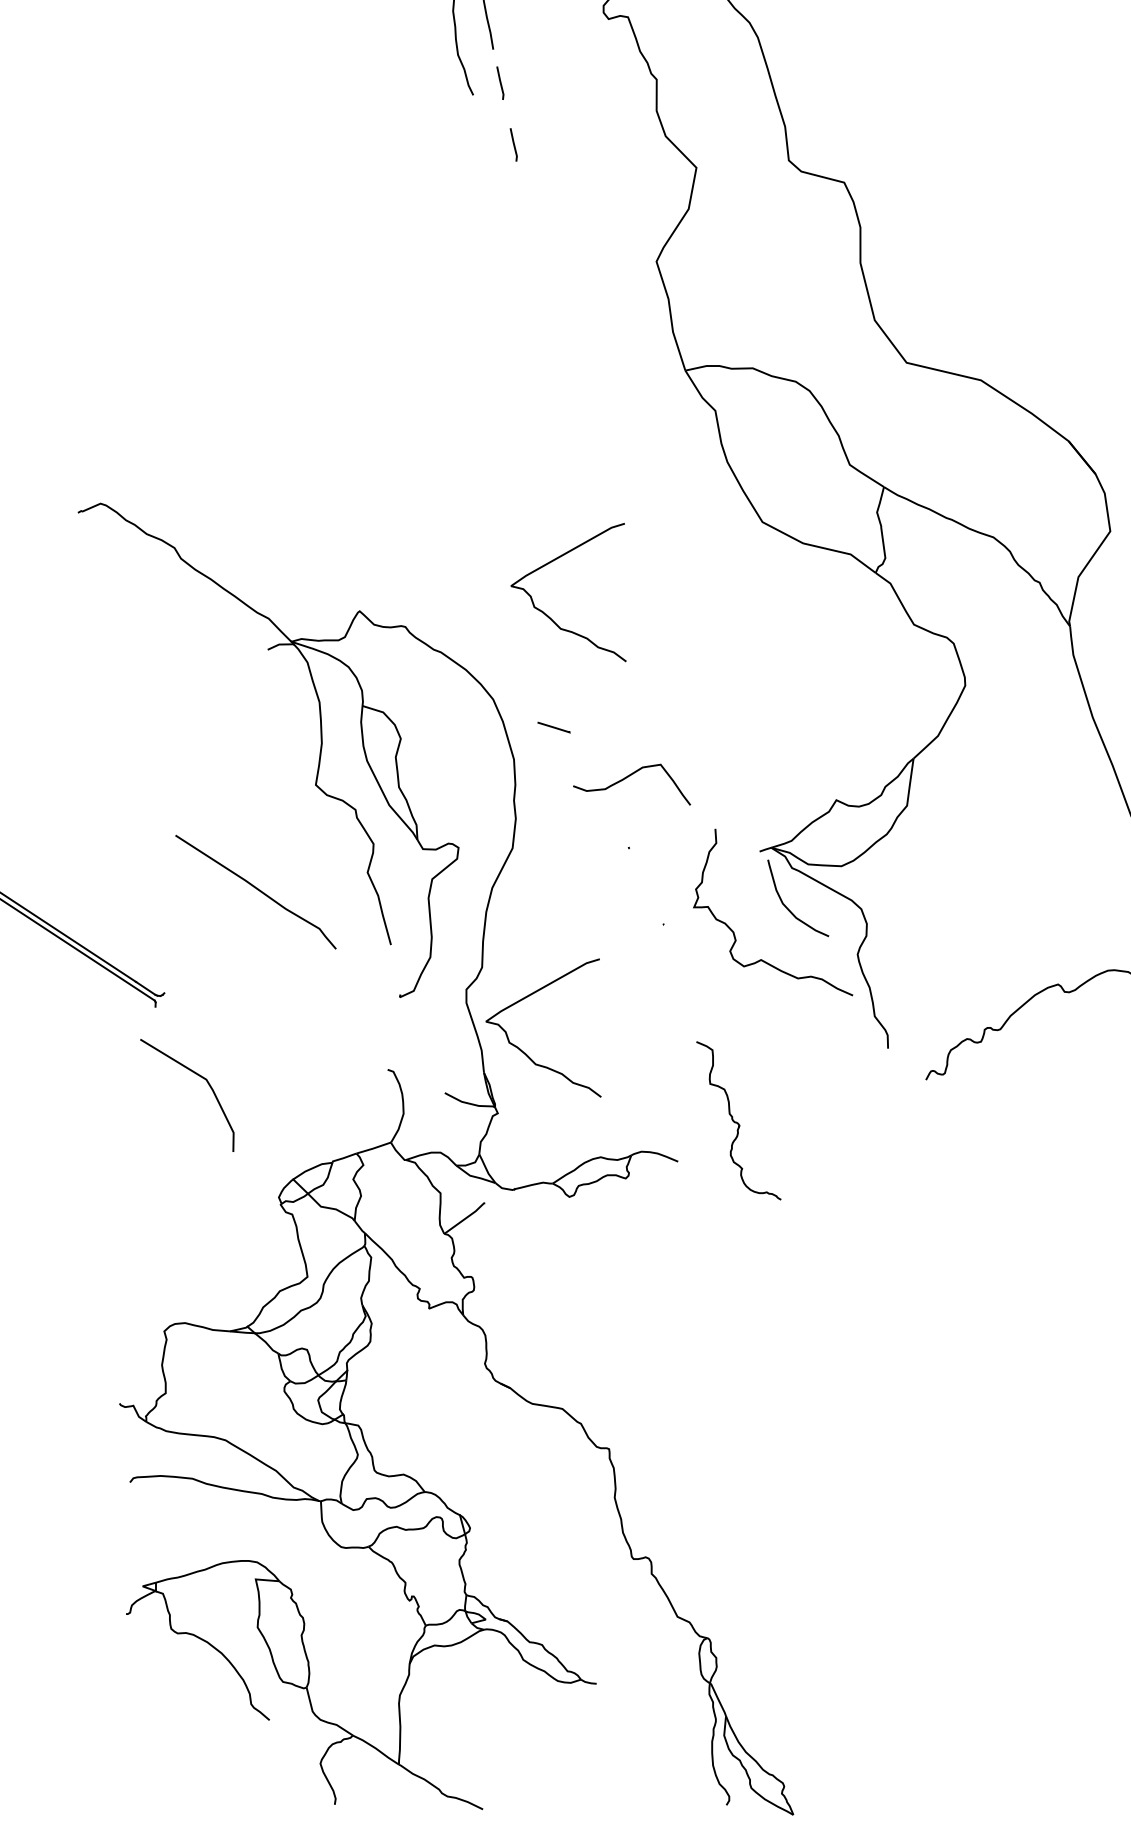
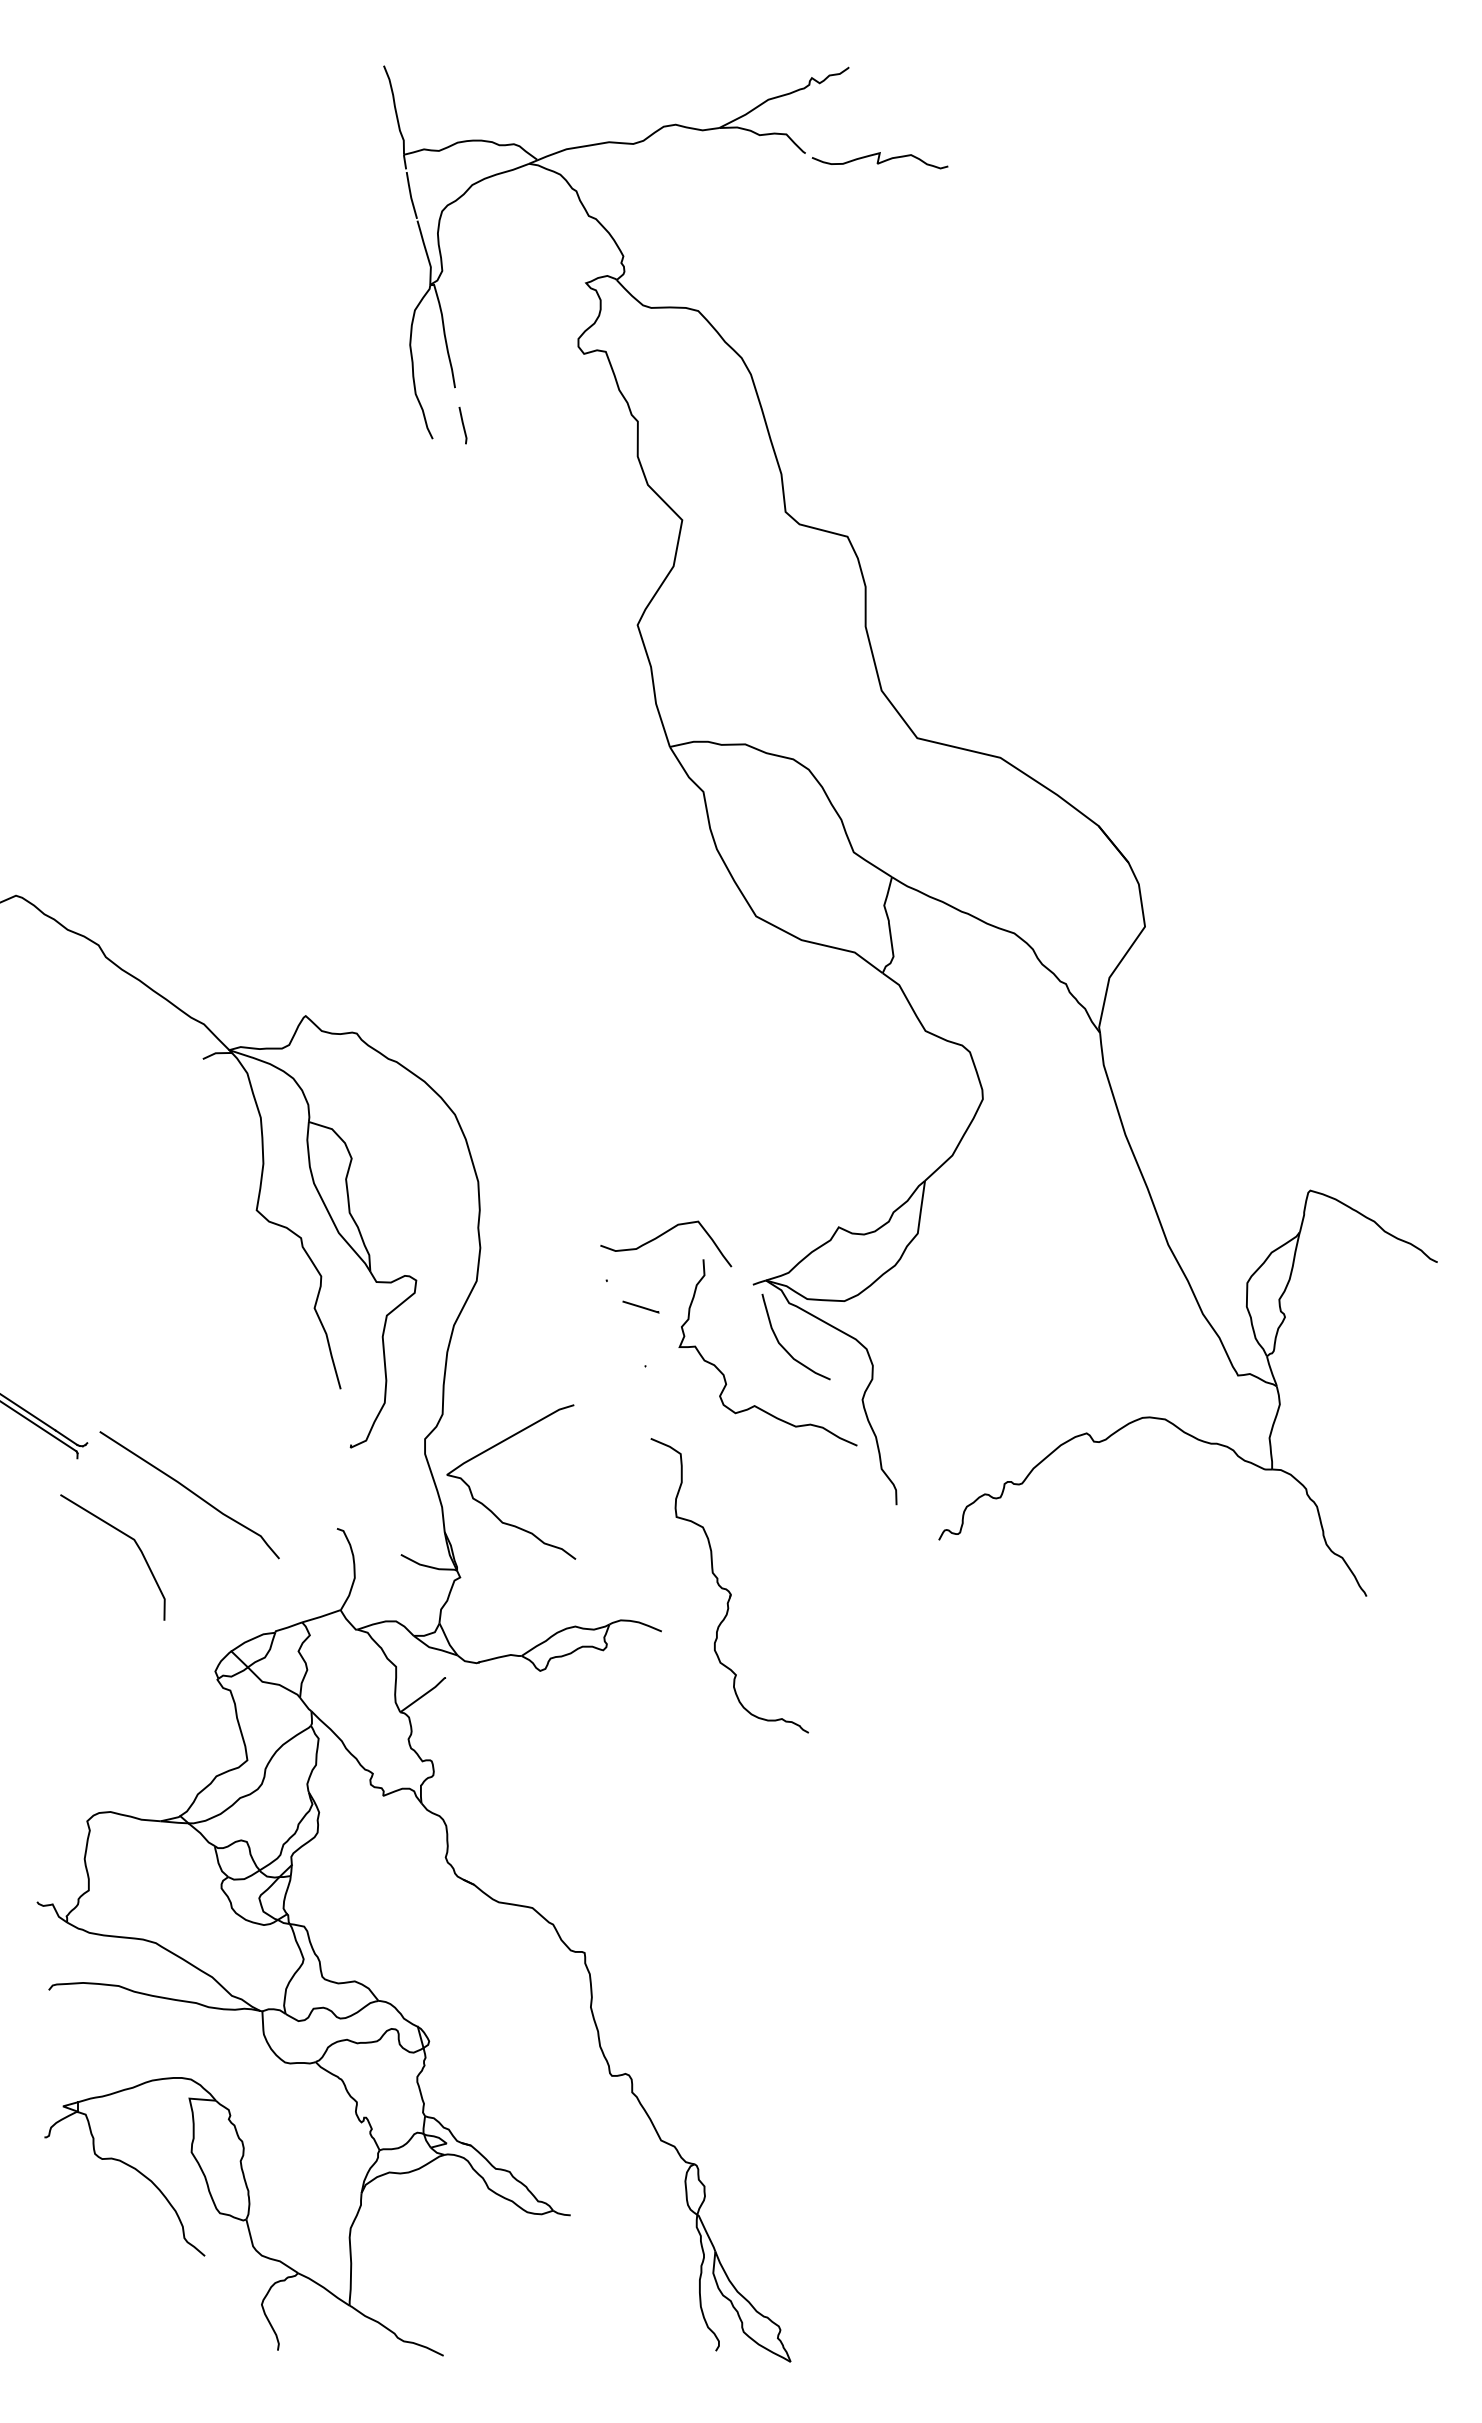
line: (513, 144) -> (477, 494), removed
curve: (548, 615) -> (516, 1020), removed
line: (553, 727) -> (640, 1306), moved
curve: (627, 778) -> (661, 1236), moved
curve: (256, 889) -> (190, 1492), moved
part: (738, 1120) -> (729, 1585), size x1.67

